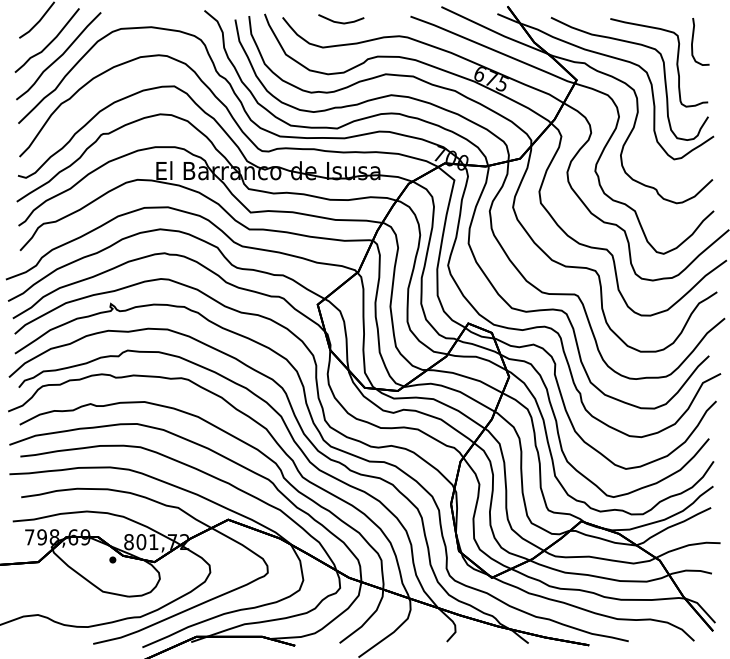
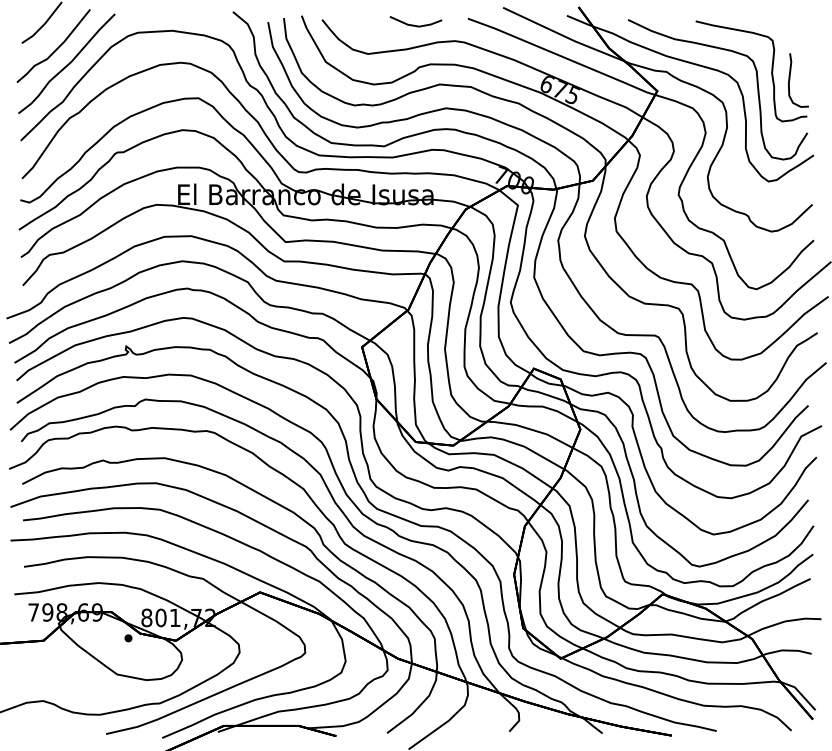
line: (340, 21) -> (414, 24), moved
curve: (693, 41) -> (790, 80), moved

